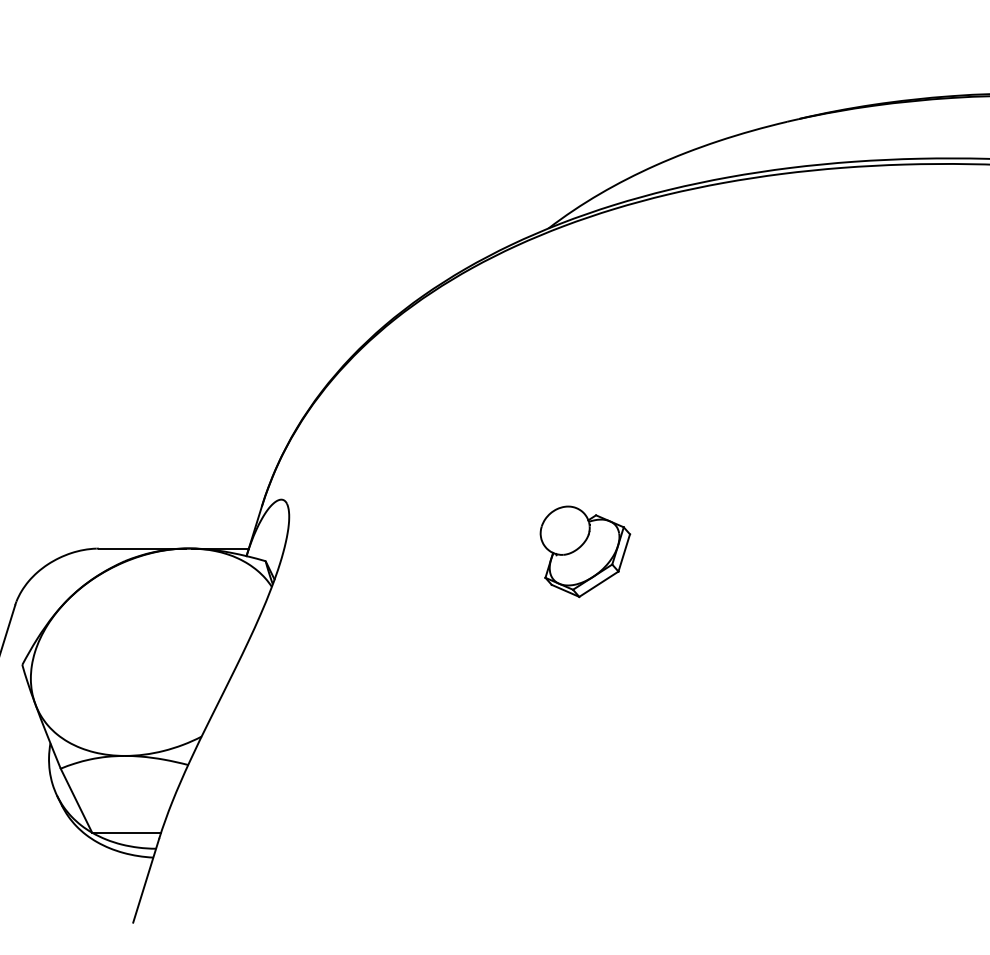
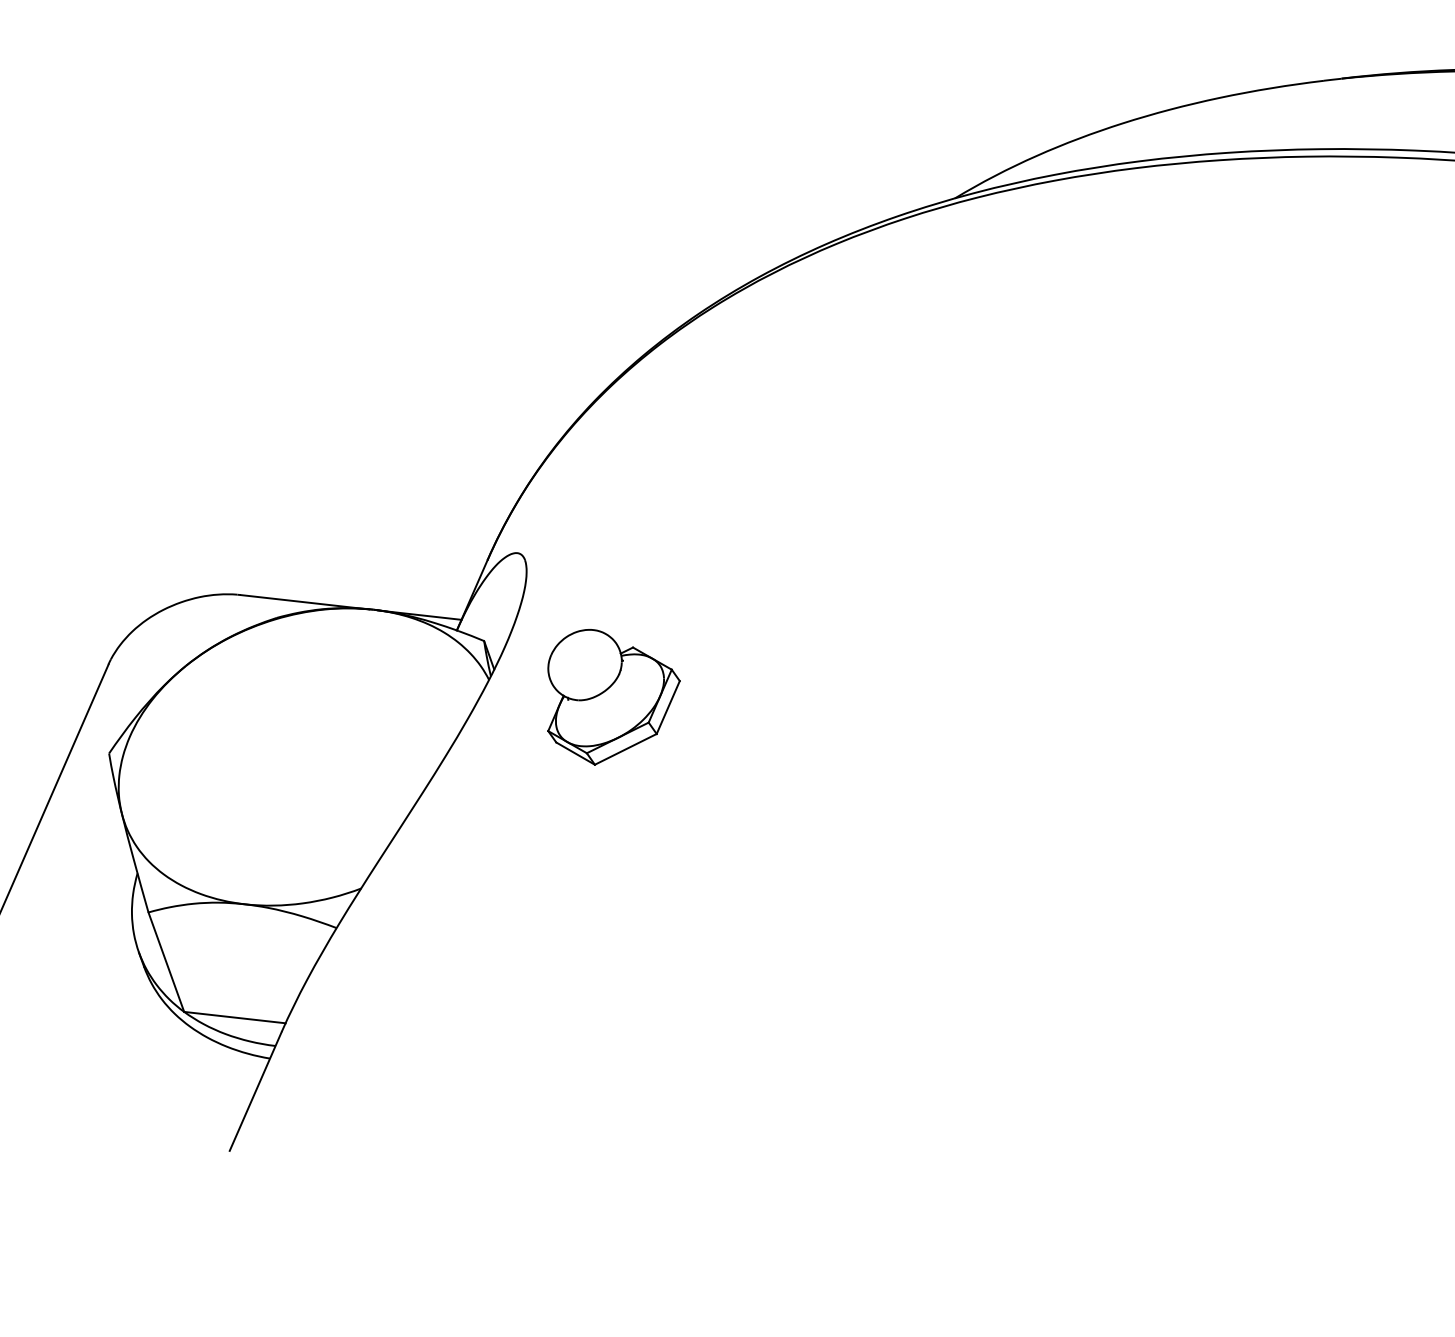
part: (585, 551) -> (611, 698), moved

